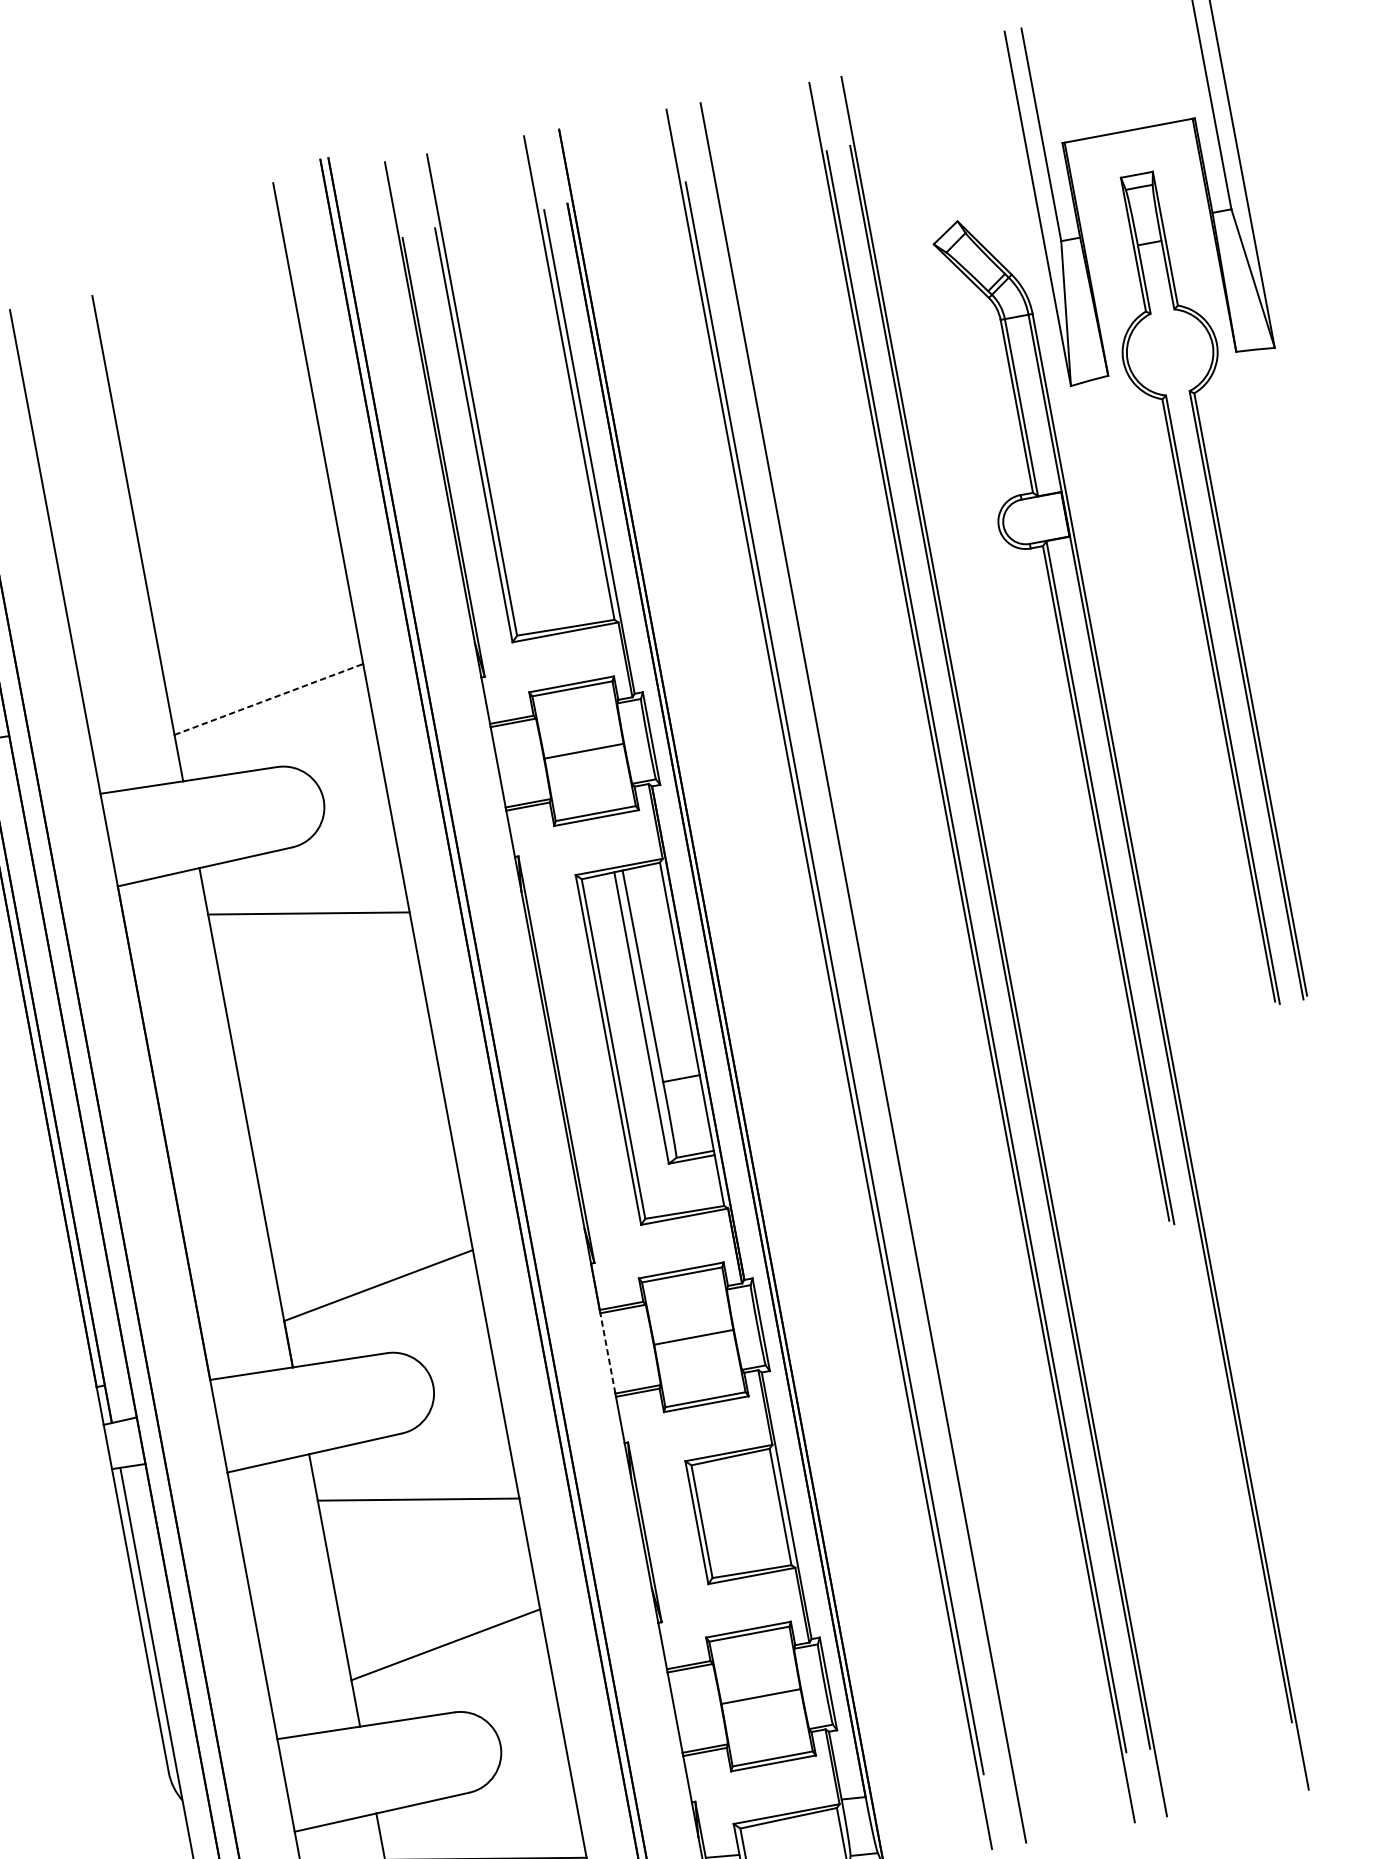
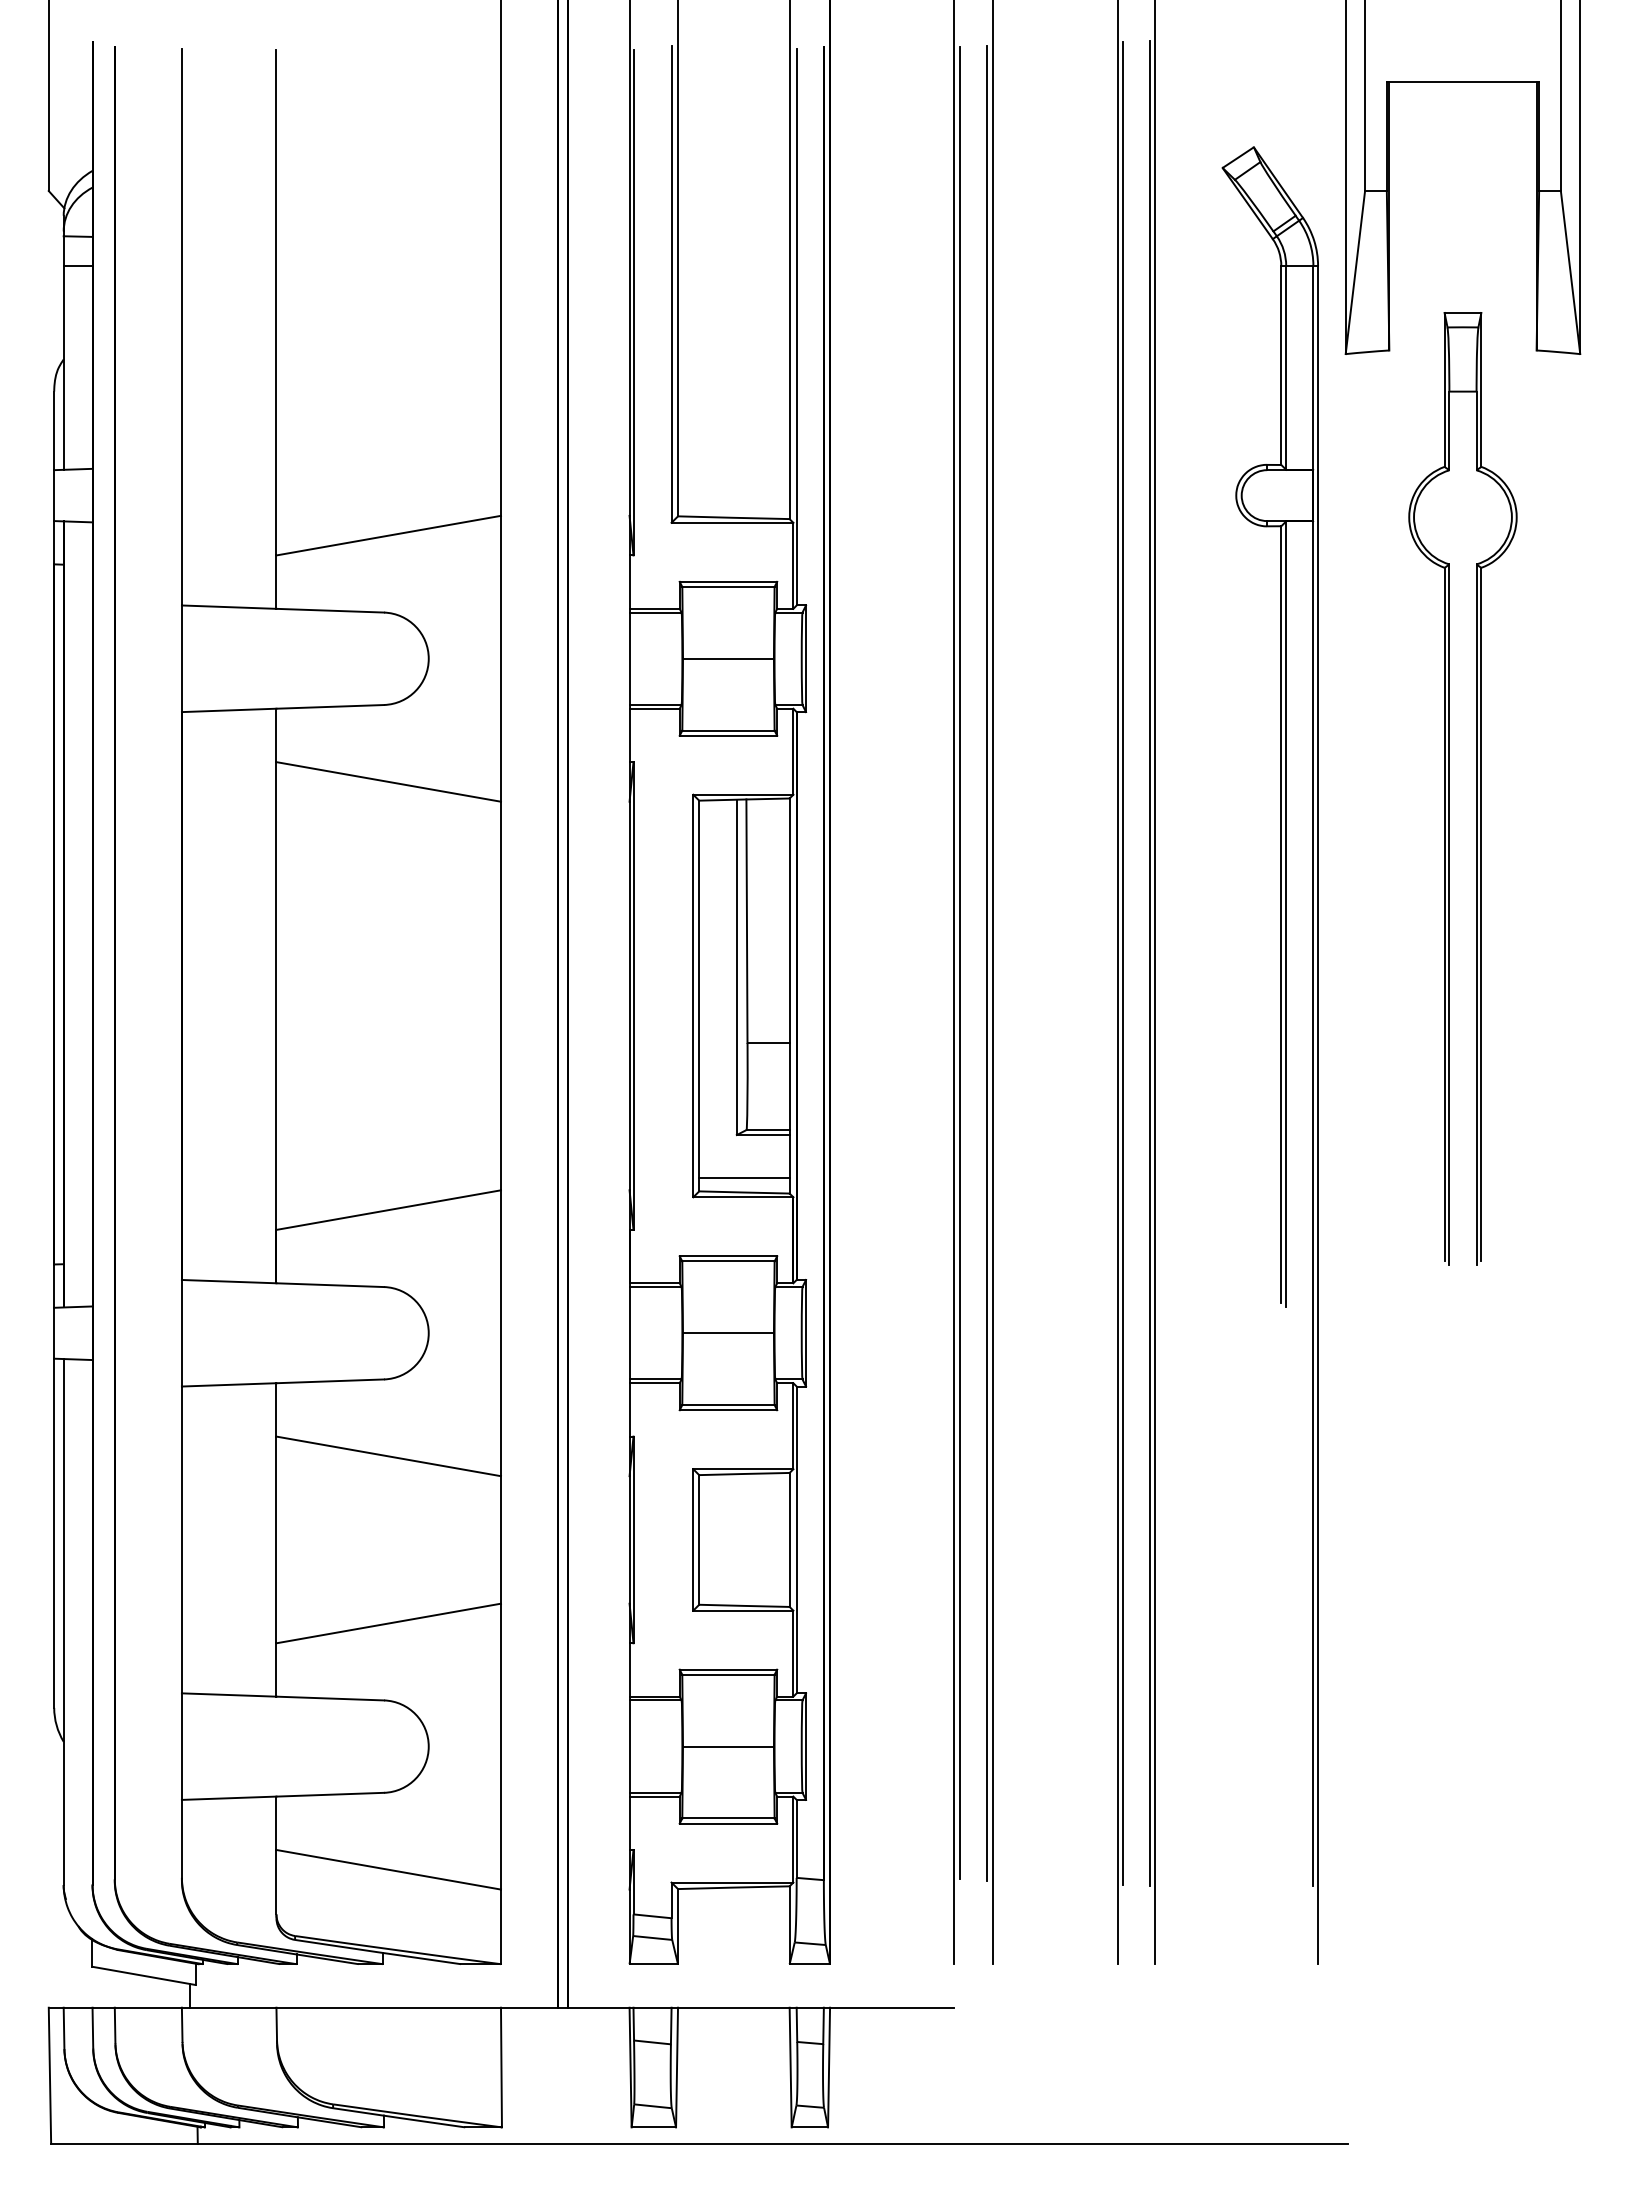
part: (1202, 590) -> (1449, 788), moved
line: (268, 699) -> (388, 535), dashed -> solid
line: (858, 973) -> (987, 963), added
line: (682, 1199) -> (744, 1177), added
line: (607, 1352) -> (629, 1332), dashed -> solid

